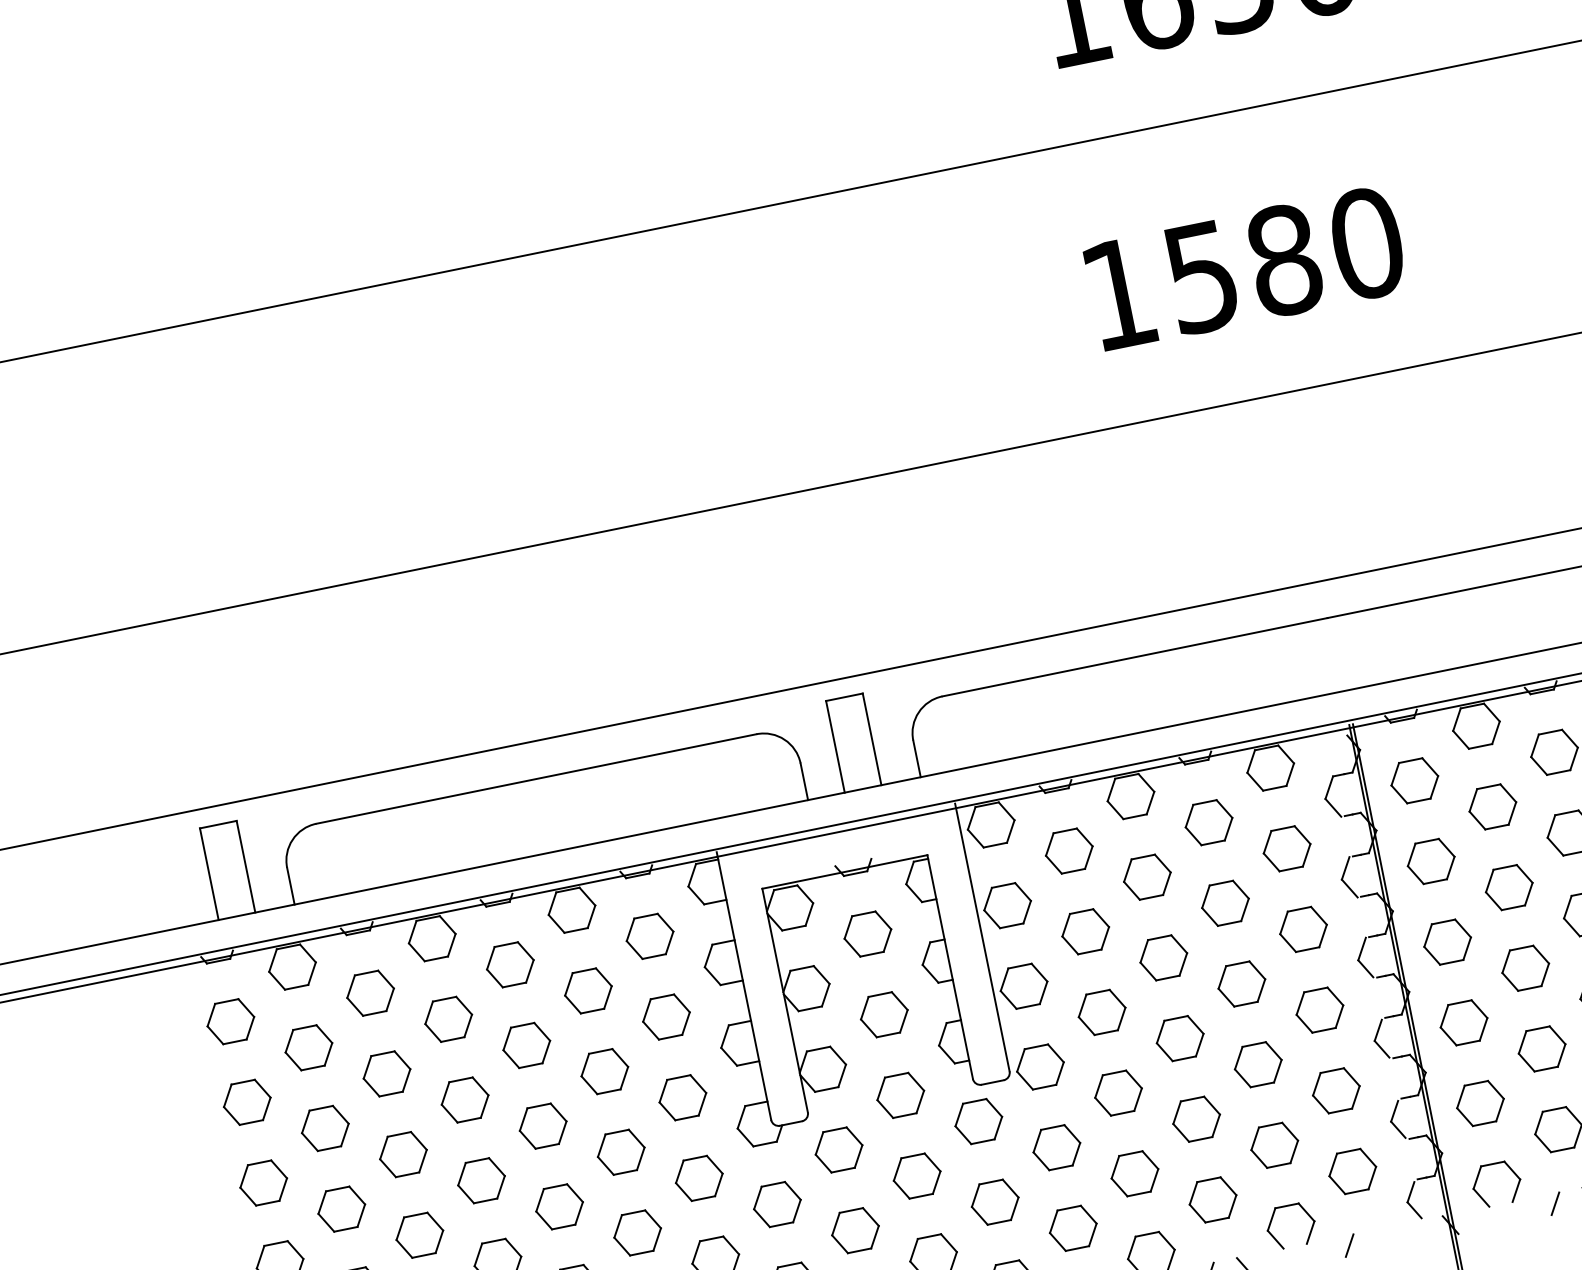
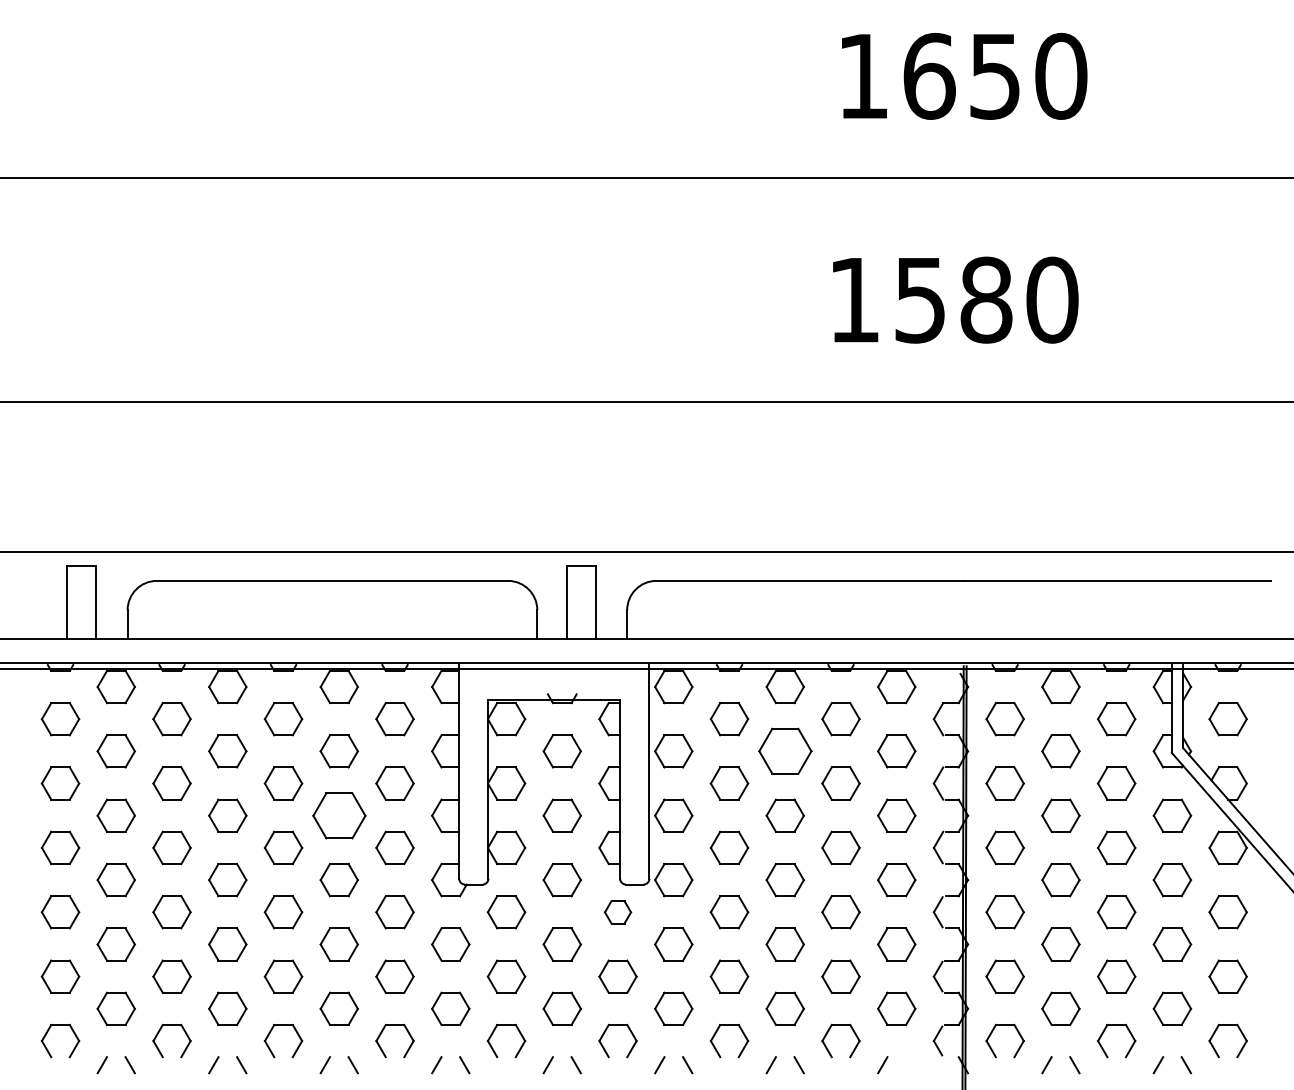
part: (1146, 877) -> (784, 751), size x1.4
part: (603, 1071) -> (338, 815), size x1.4
part: (978, 1121) -> (617, 912), size x0.7

